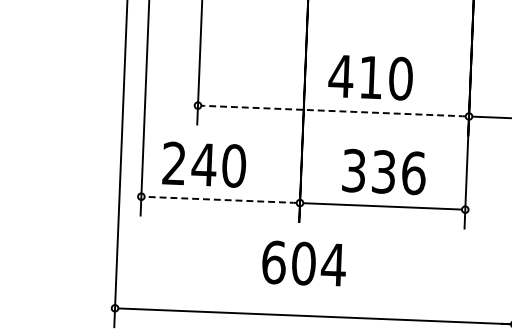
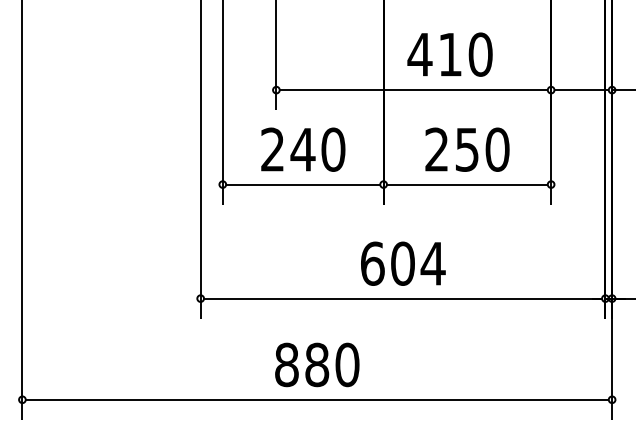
line: (333, 111) -> (413, 90), dashed -> solid
text: (204, 164) -> (303, 149), moved
text: (384, 171) -> (467, 149), 336 -> 250
line: (220, 199) -> (303, 184), dashed -> solid
text: (304, 263) -> (403, 263), moved

